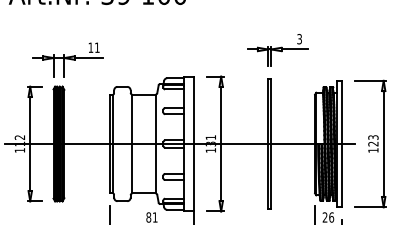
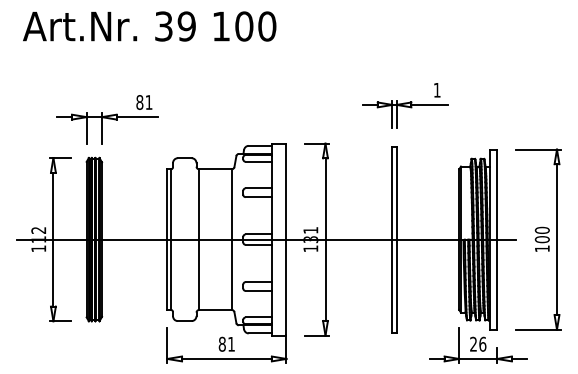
text: (299, 38) -> (436, 89), 3 -> 1
text: (90, 47) -> (139, 102), 11 -> 81
text: (372, 140) -> (541, 234), 123 -> 100

